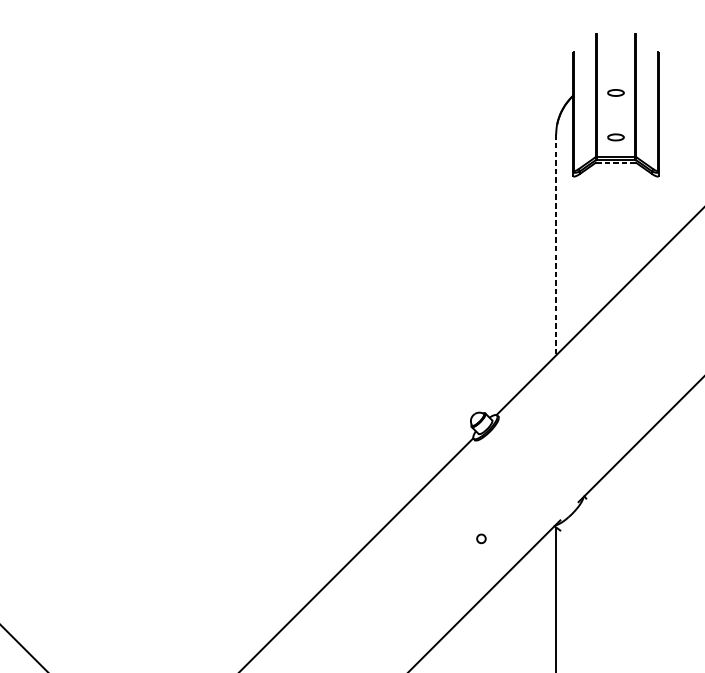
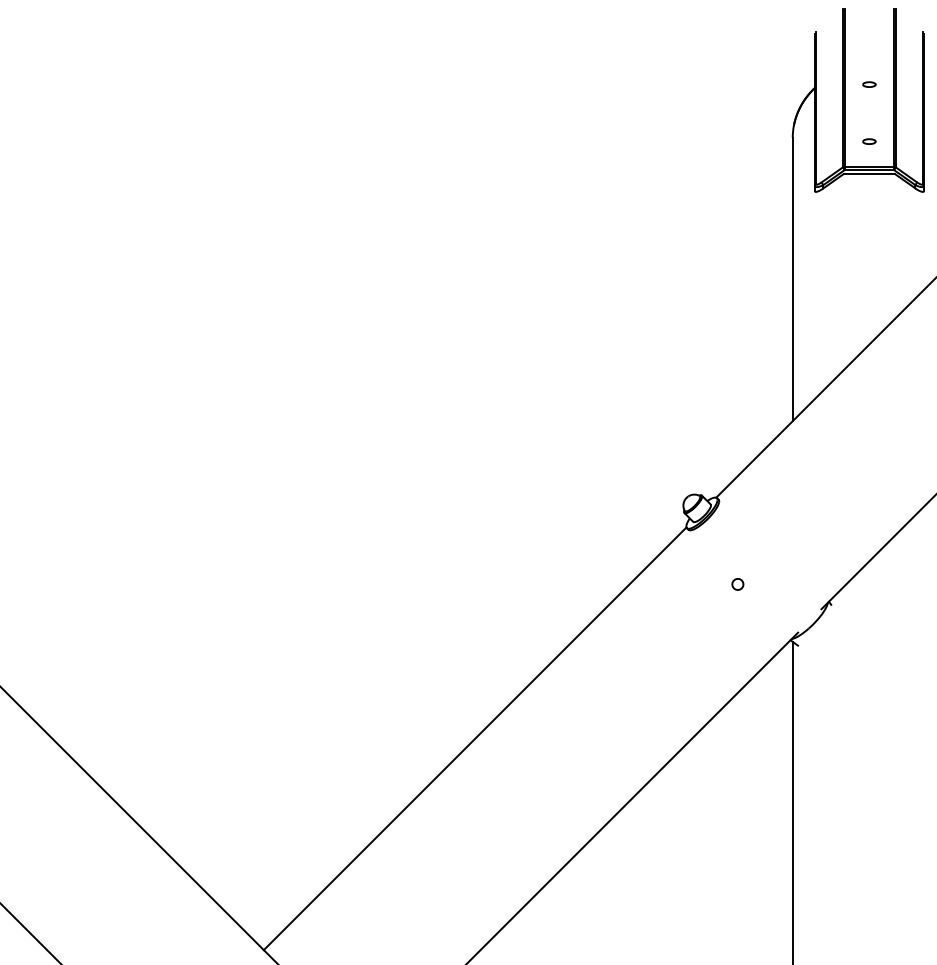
part: (616, 92) -> (869, 84), size x0.62
part: (616, 137) -> (869, 141), size x0.62
line: (616, 162) -> (869, 174), dashed -> solid
line: (556, 244) -> (792, 279), dashed -> solid
part: (481, 538) -> (737, 584), moved

